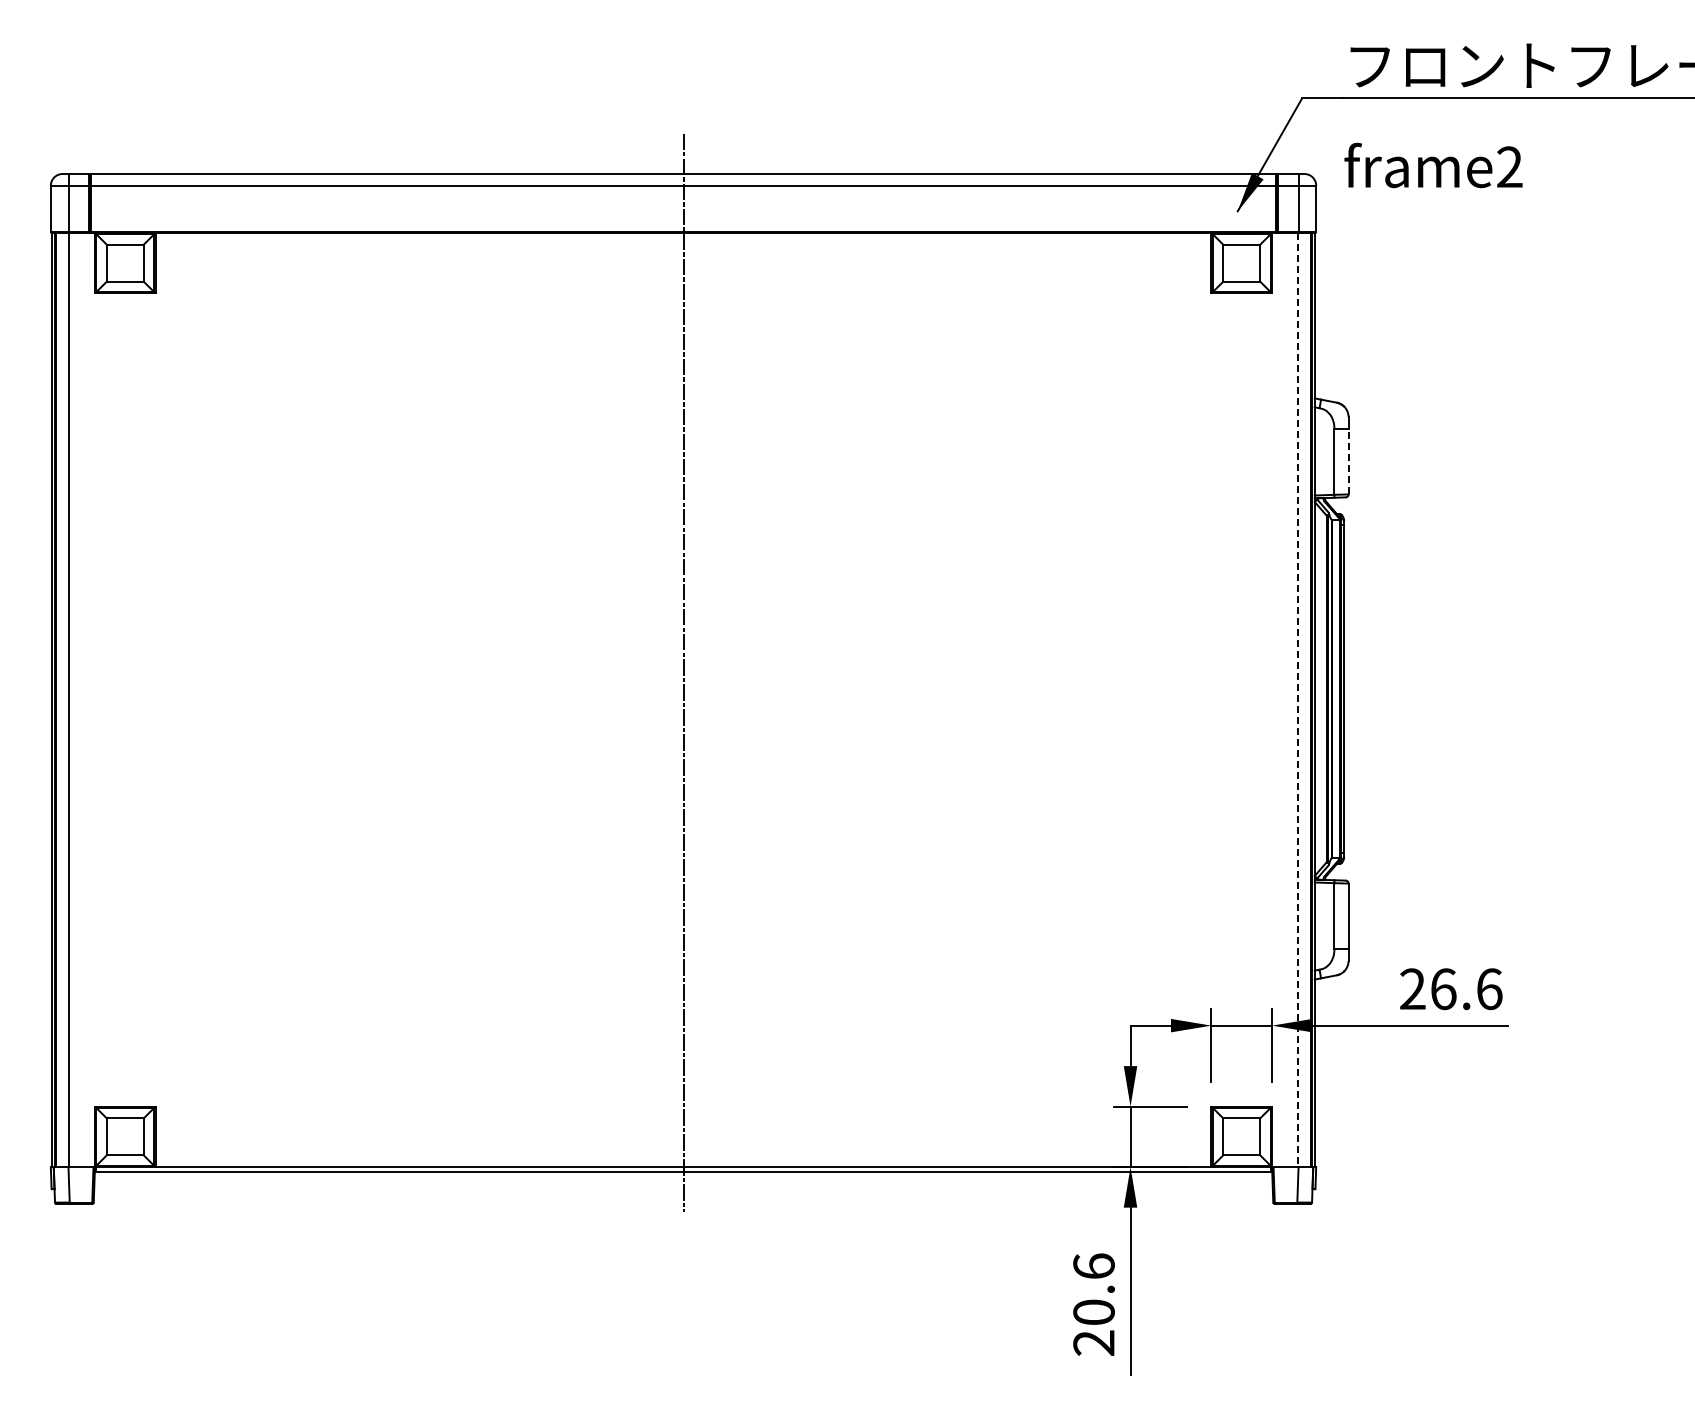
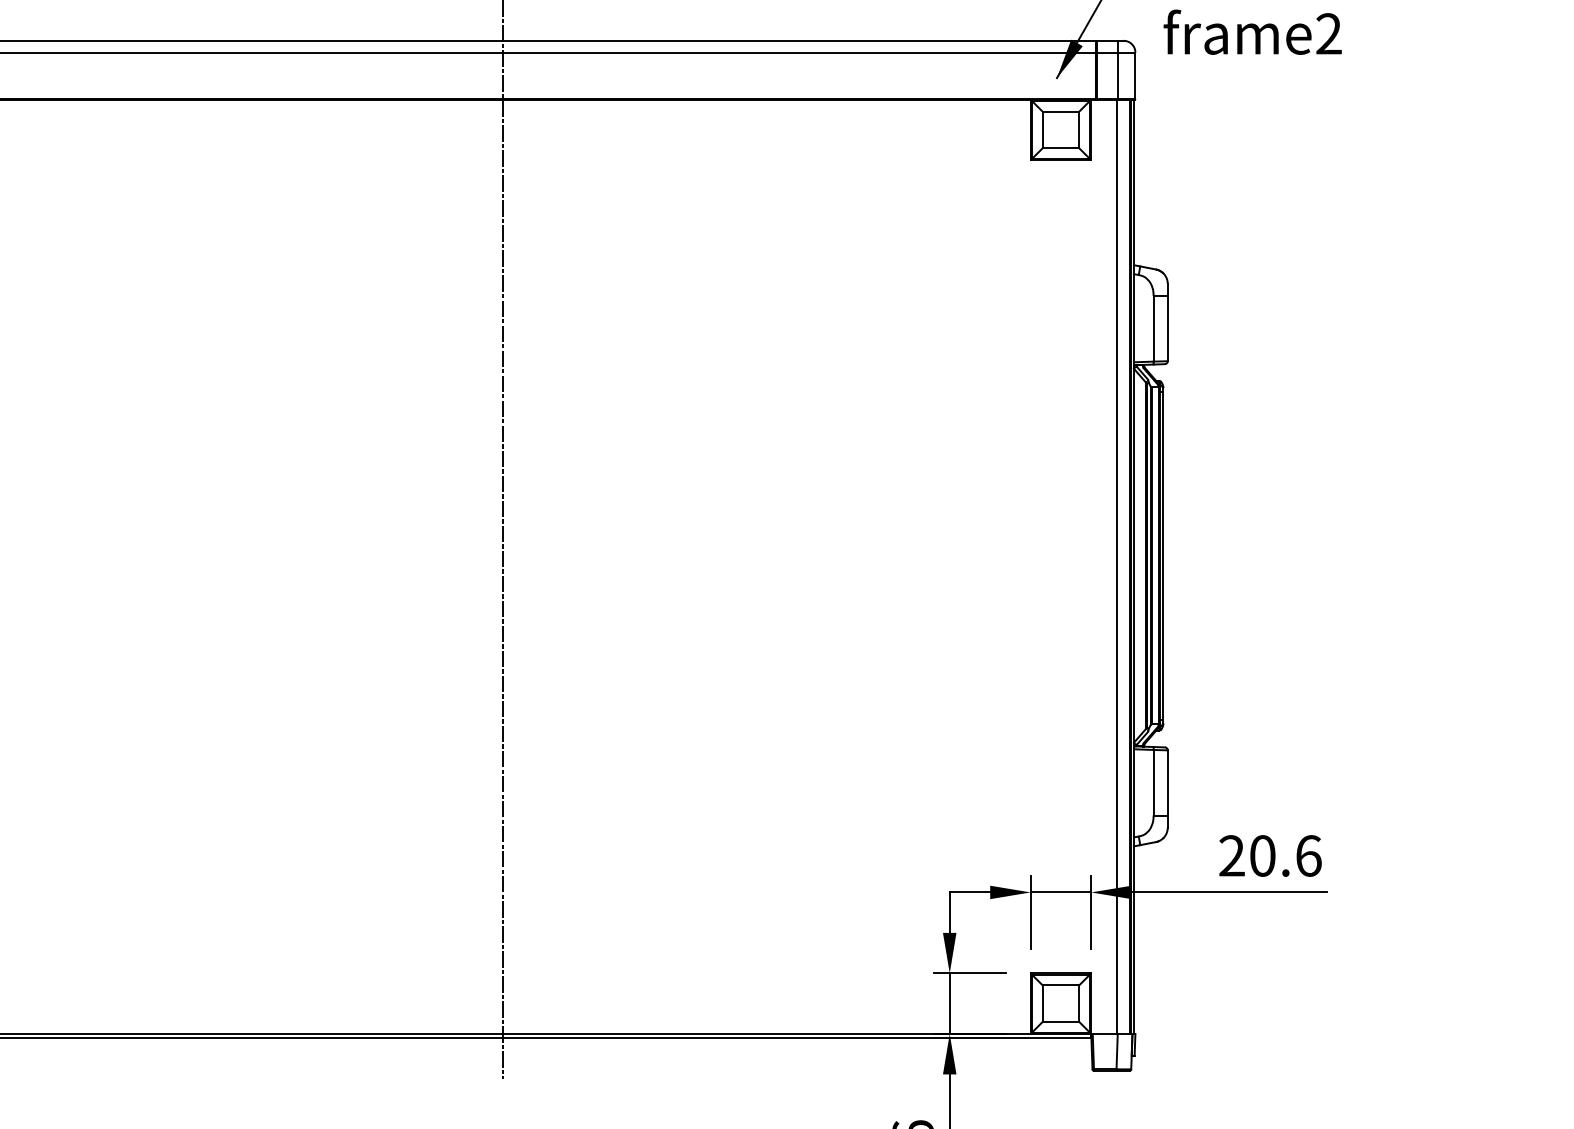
line: (1348, 461) -> (1167, 328), dashed -> solid
line: (1297, 700) -> (1116, 567), dashed -> solid
text: (1443, 989) -> (1262, 856), 26.6 -> 20.6

